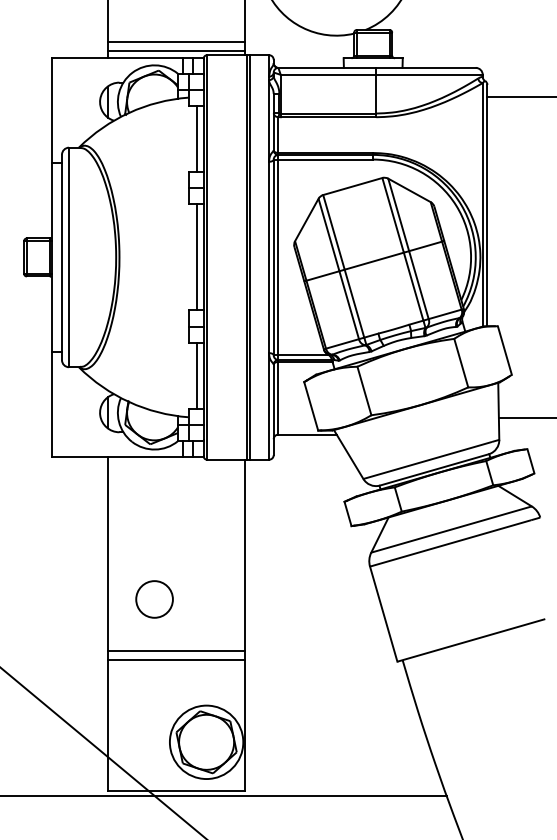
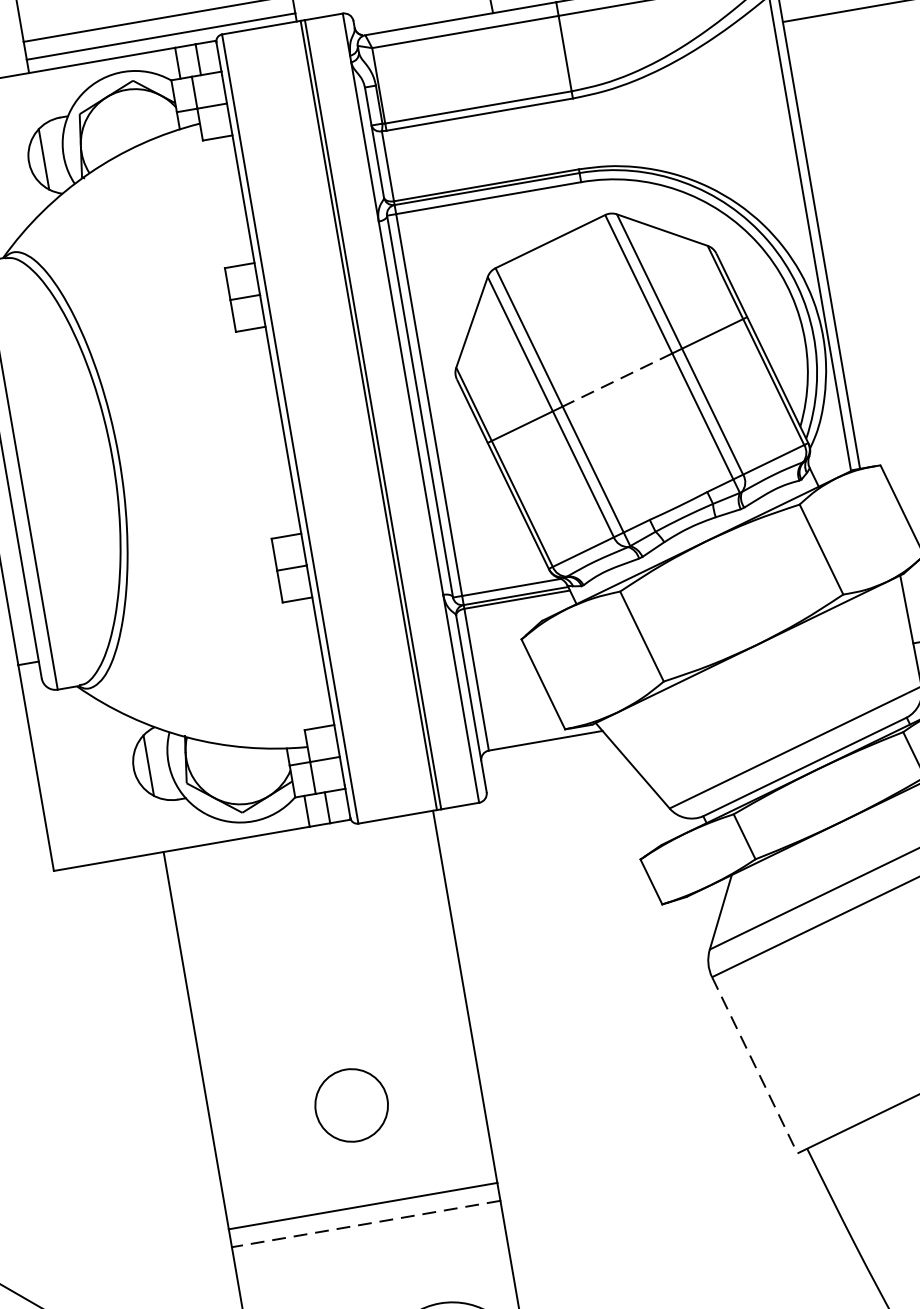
line: (196, 138) -> (229, 200), removed
line: (196, 257) -> (269, 432), removed
line: (374, 261) -> (618, 380), solid -> dashed
line: (196, 375) -> (309, 662), removed
circle: (154, 599) -> (351, 1105), moved
line: (383, 614) -> (754, 1066), solid -> dashed
line: (176, 659) -> (365, 1223), solid -> dashed

